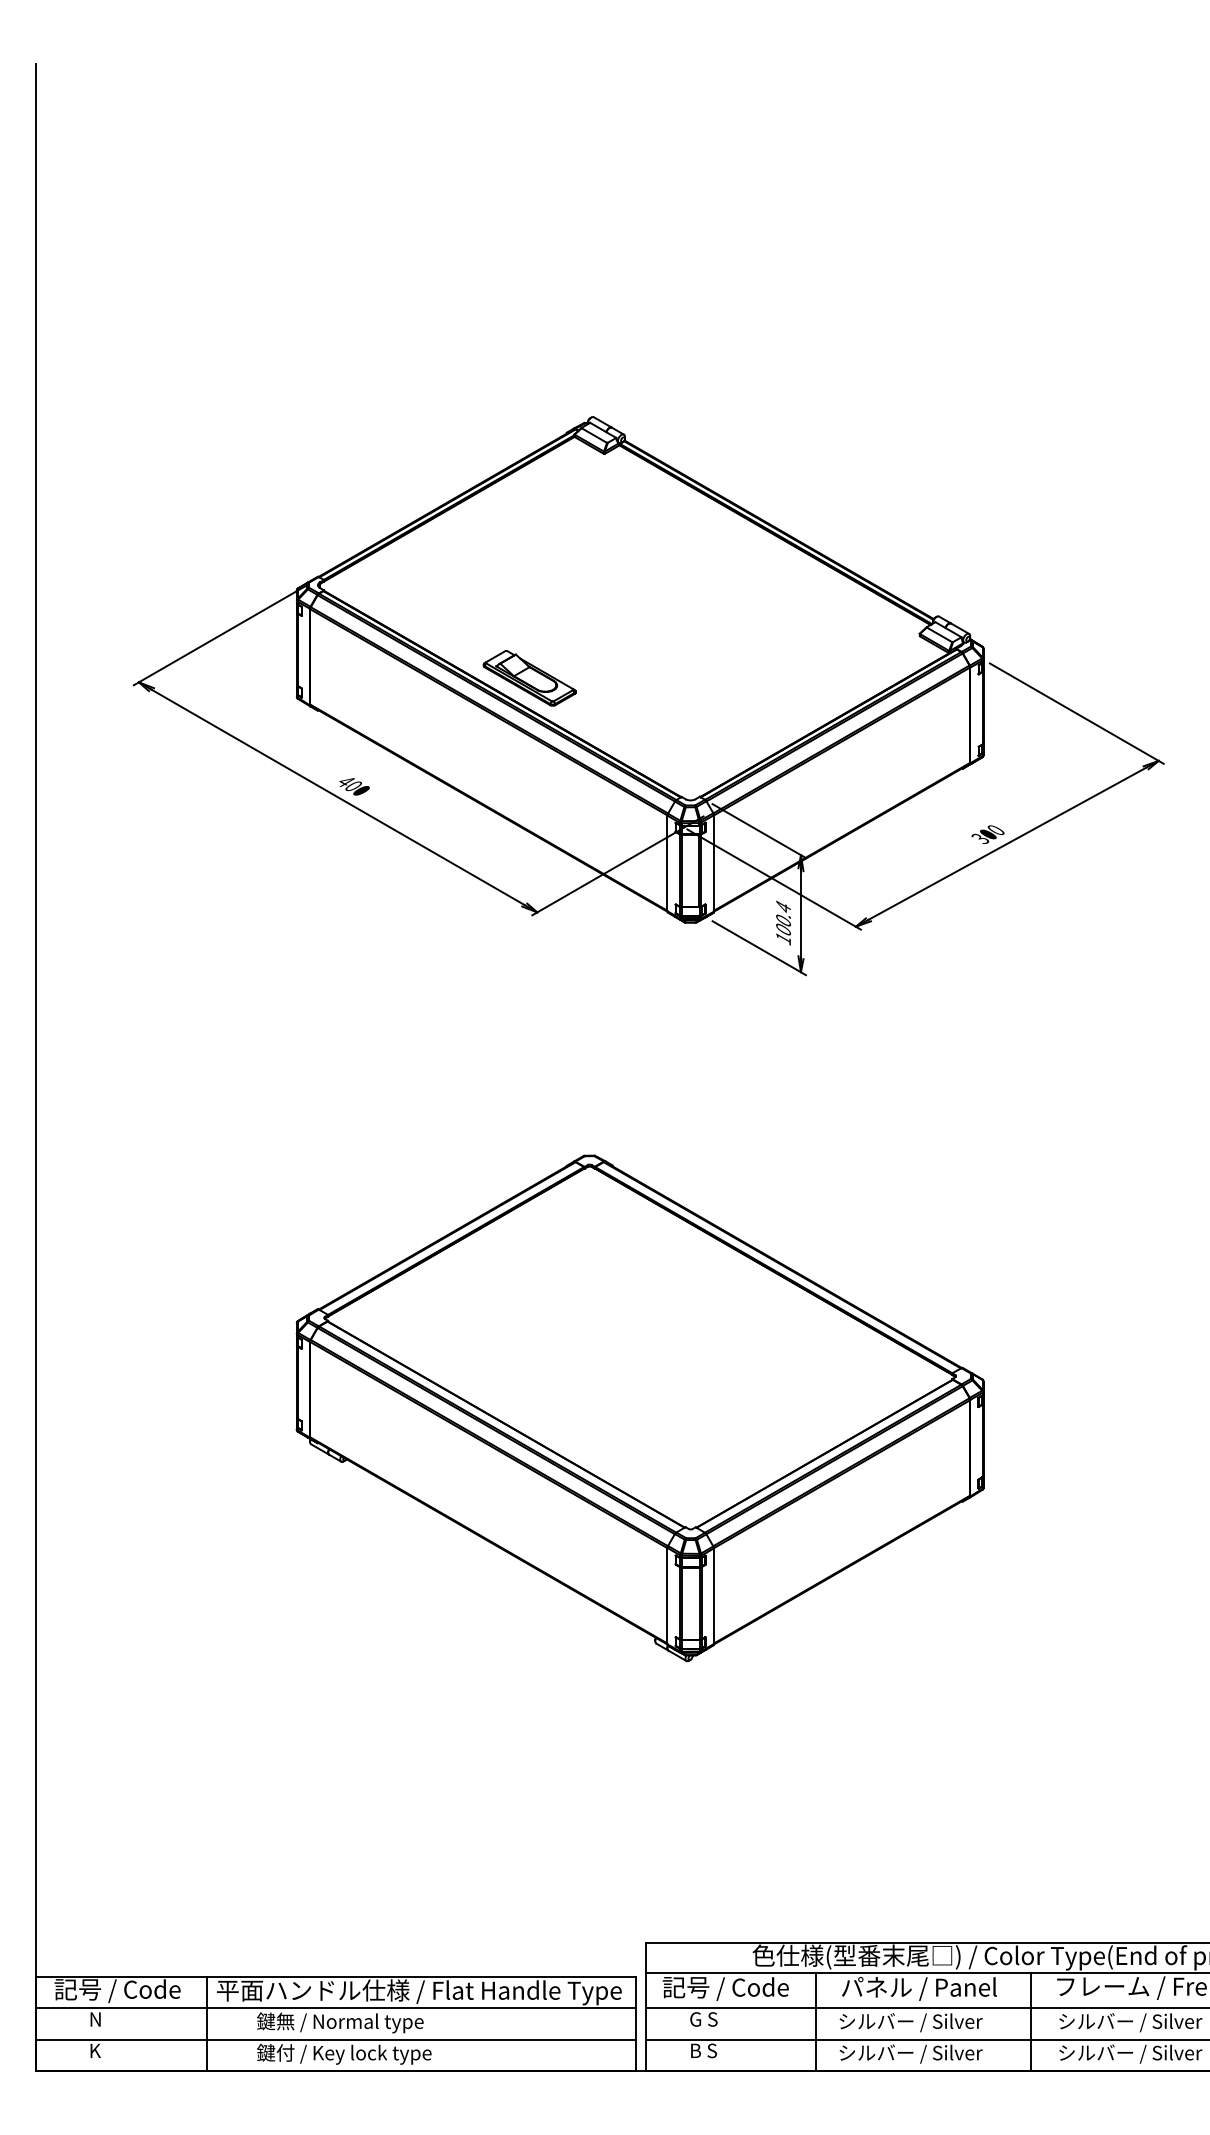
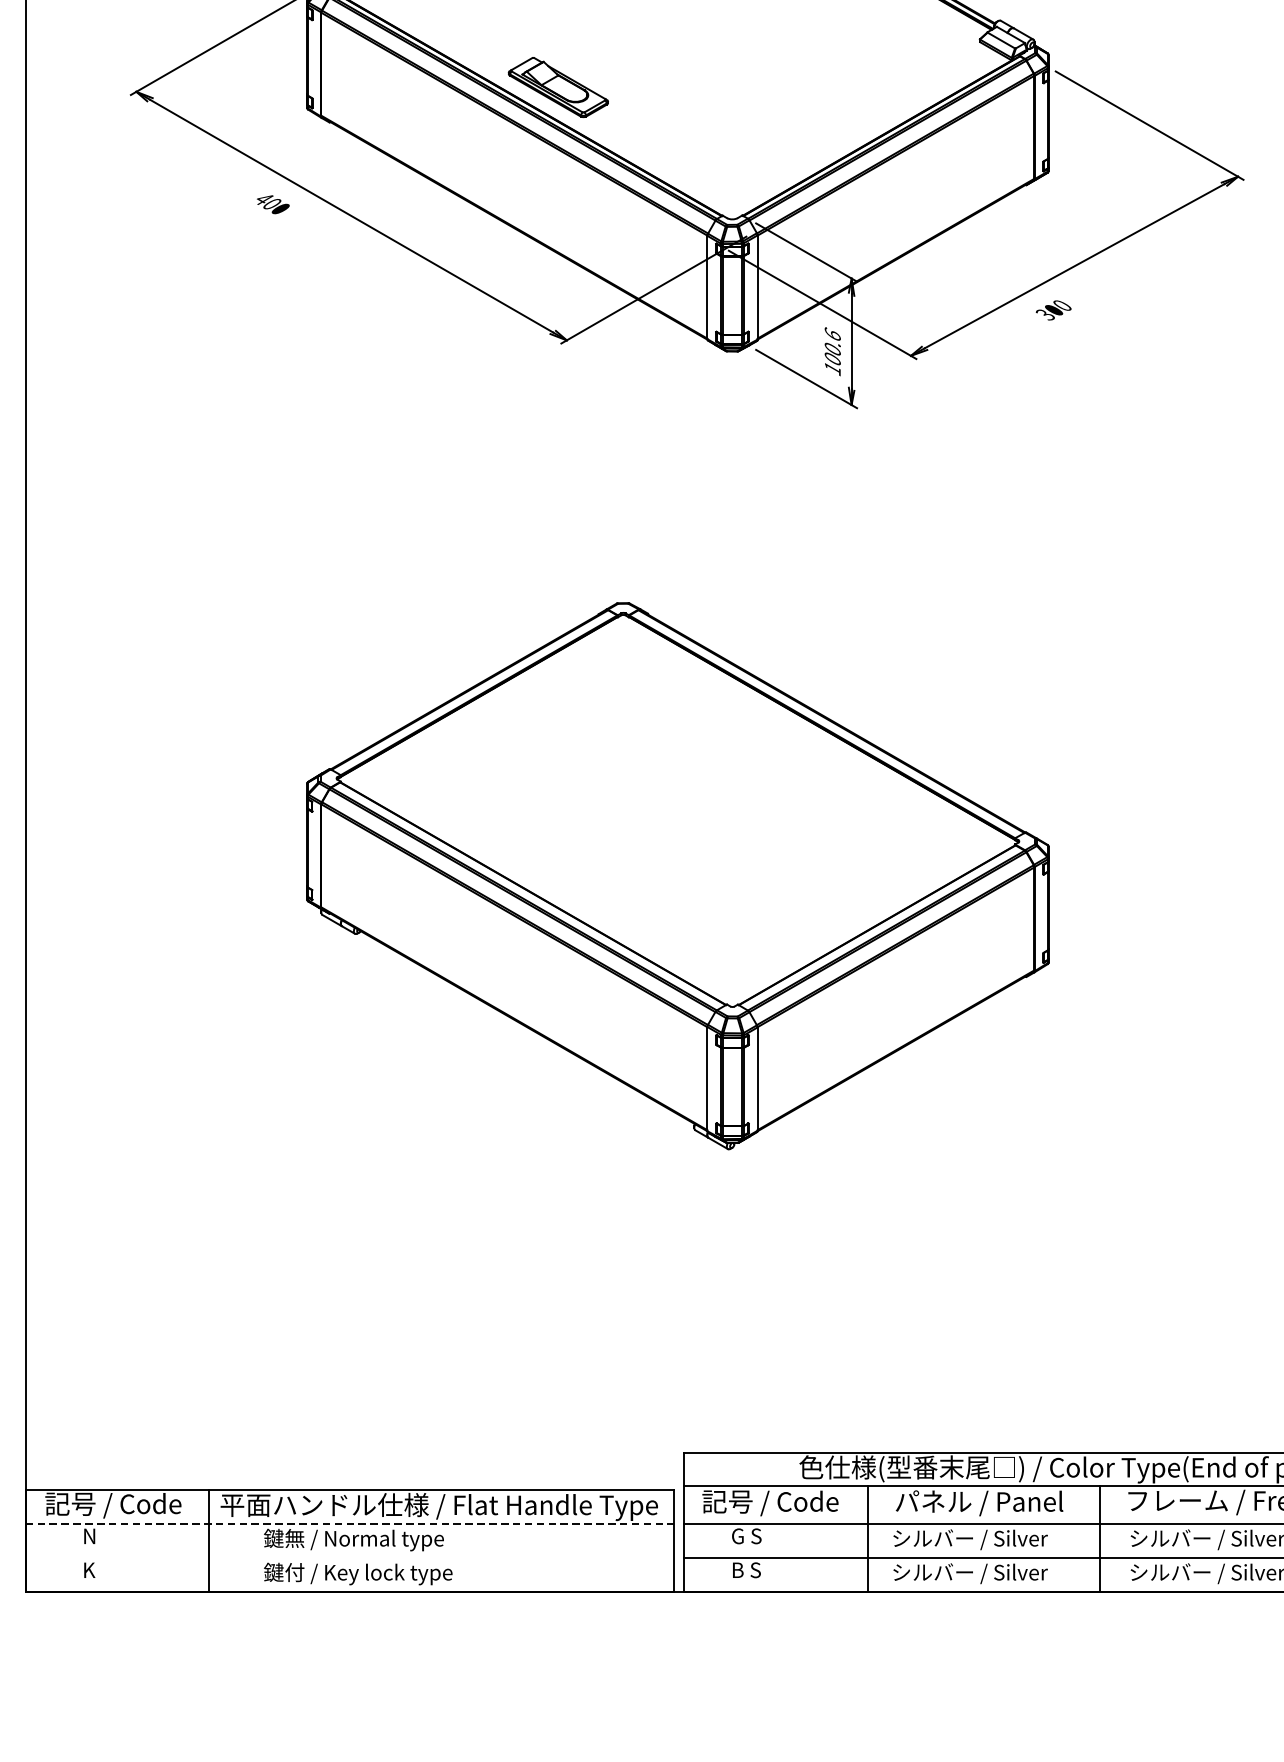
text: (354, 786) -> (273, 204), moved
text: (987, 834) -> (1053, 310), moved
text: (783, 906) -> (832, 334), 100.4 -> 100.6
line: (336, 2008) -> (349, 1524), solid -> dashed
line: (336, 2039) -> (349, 1557), removed

